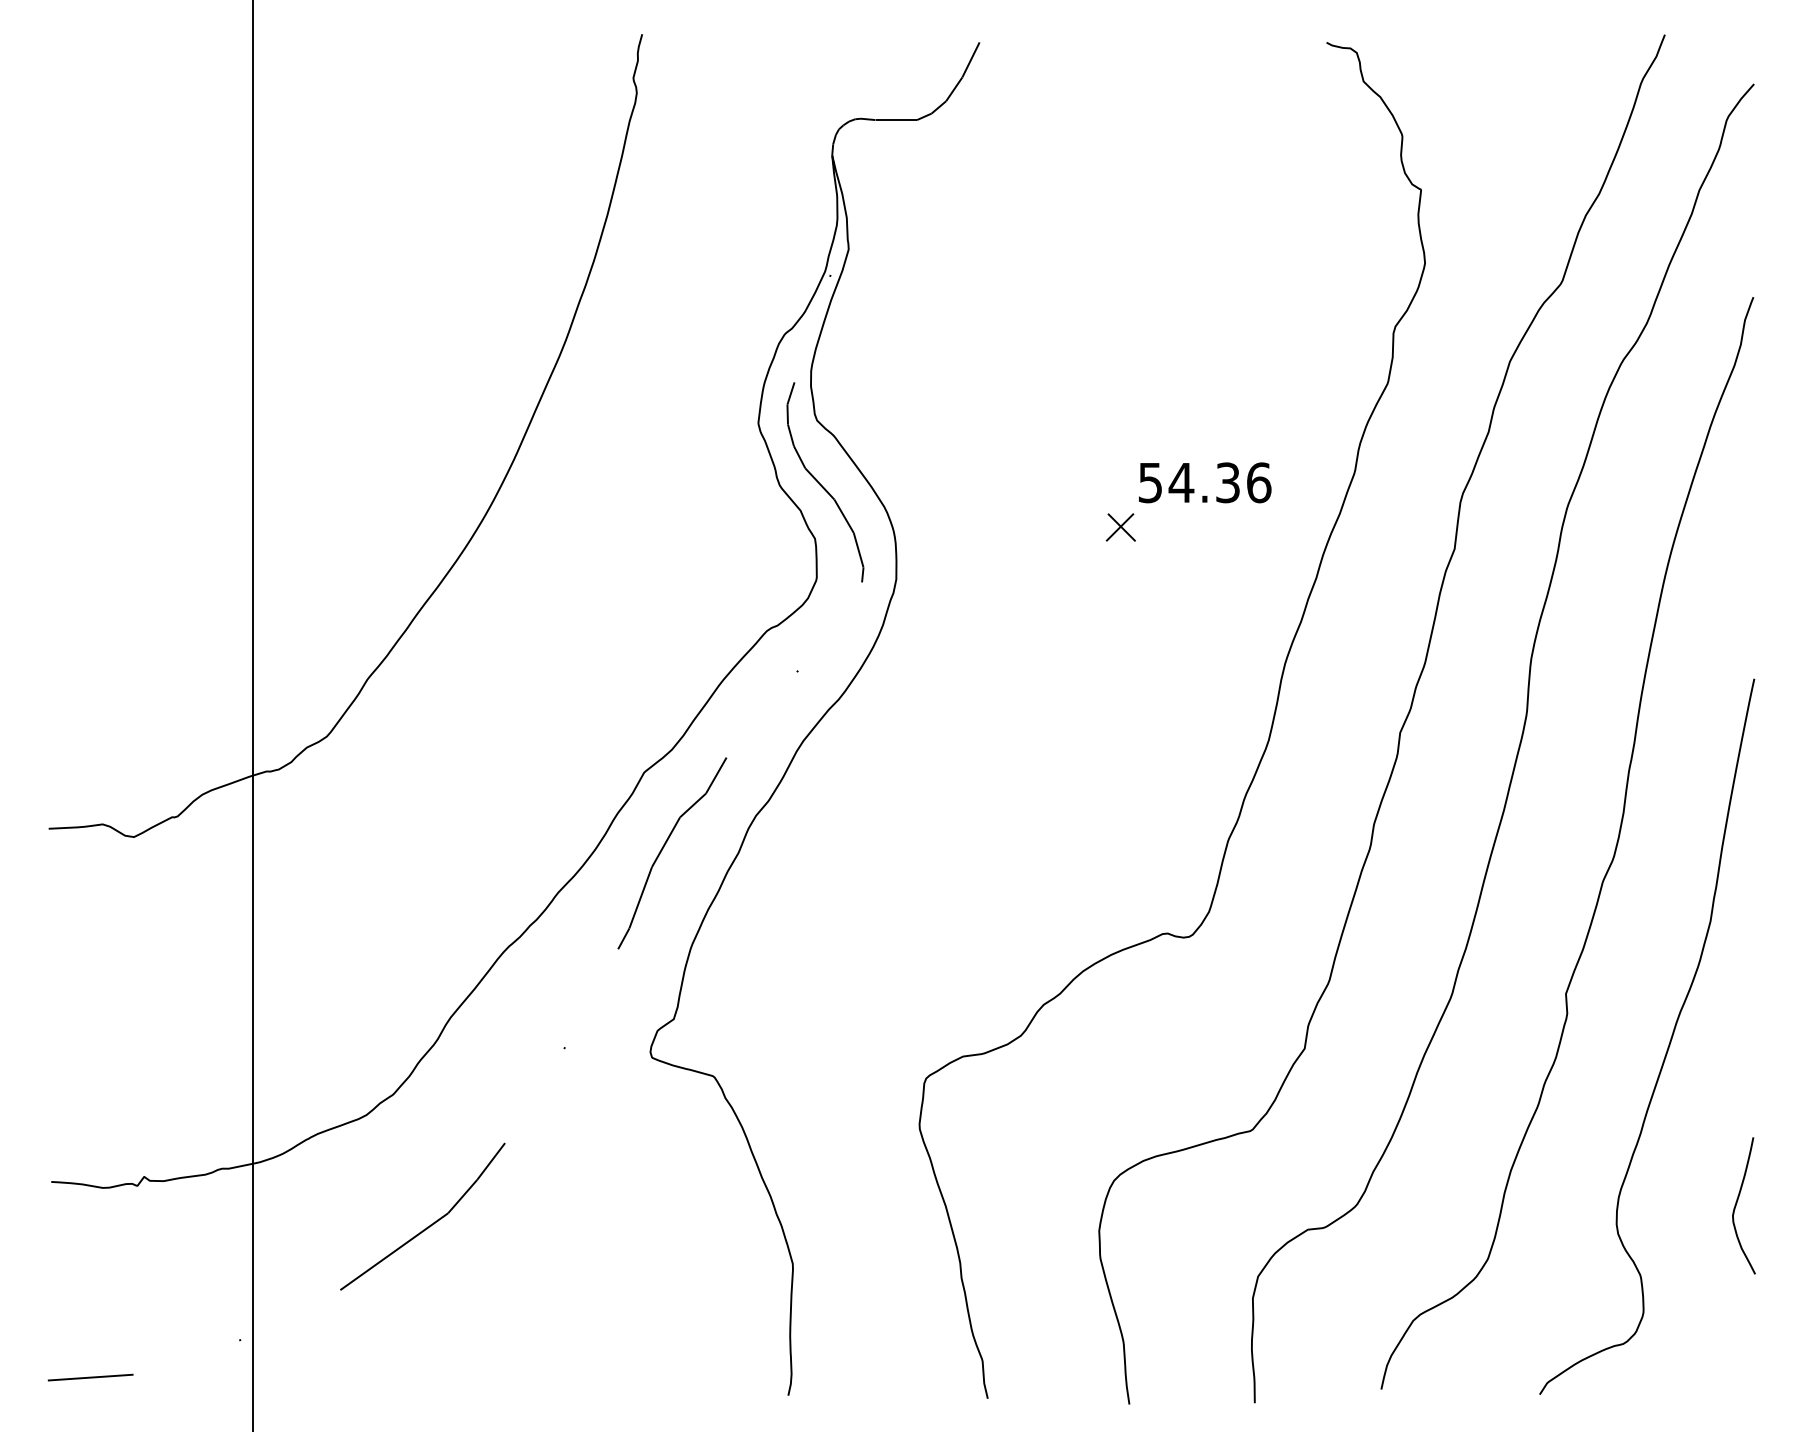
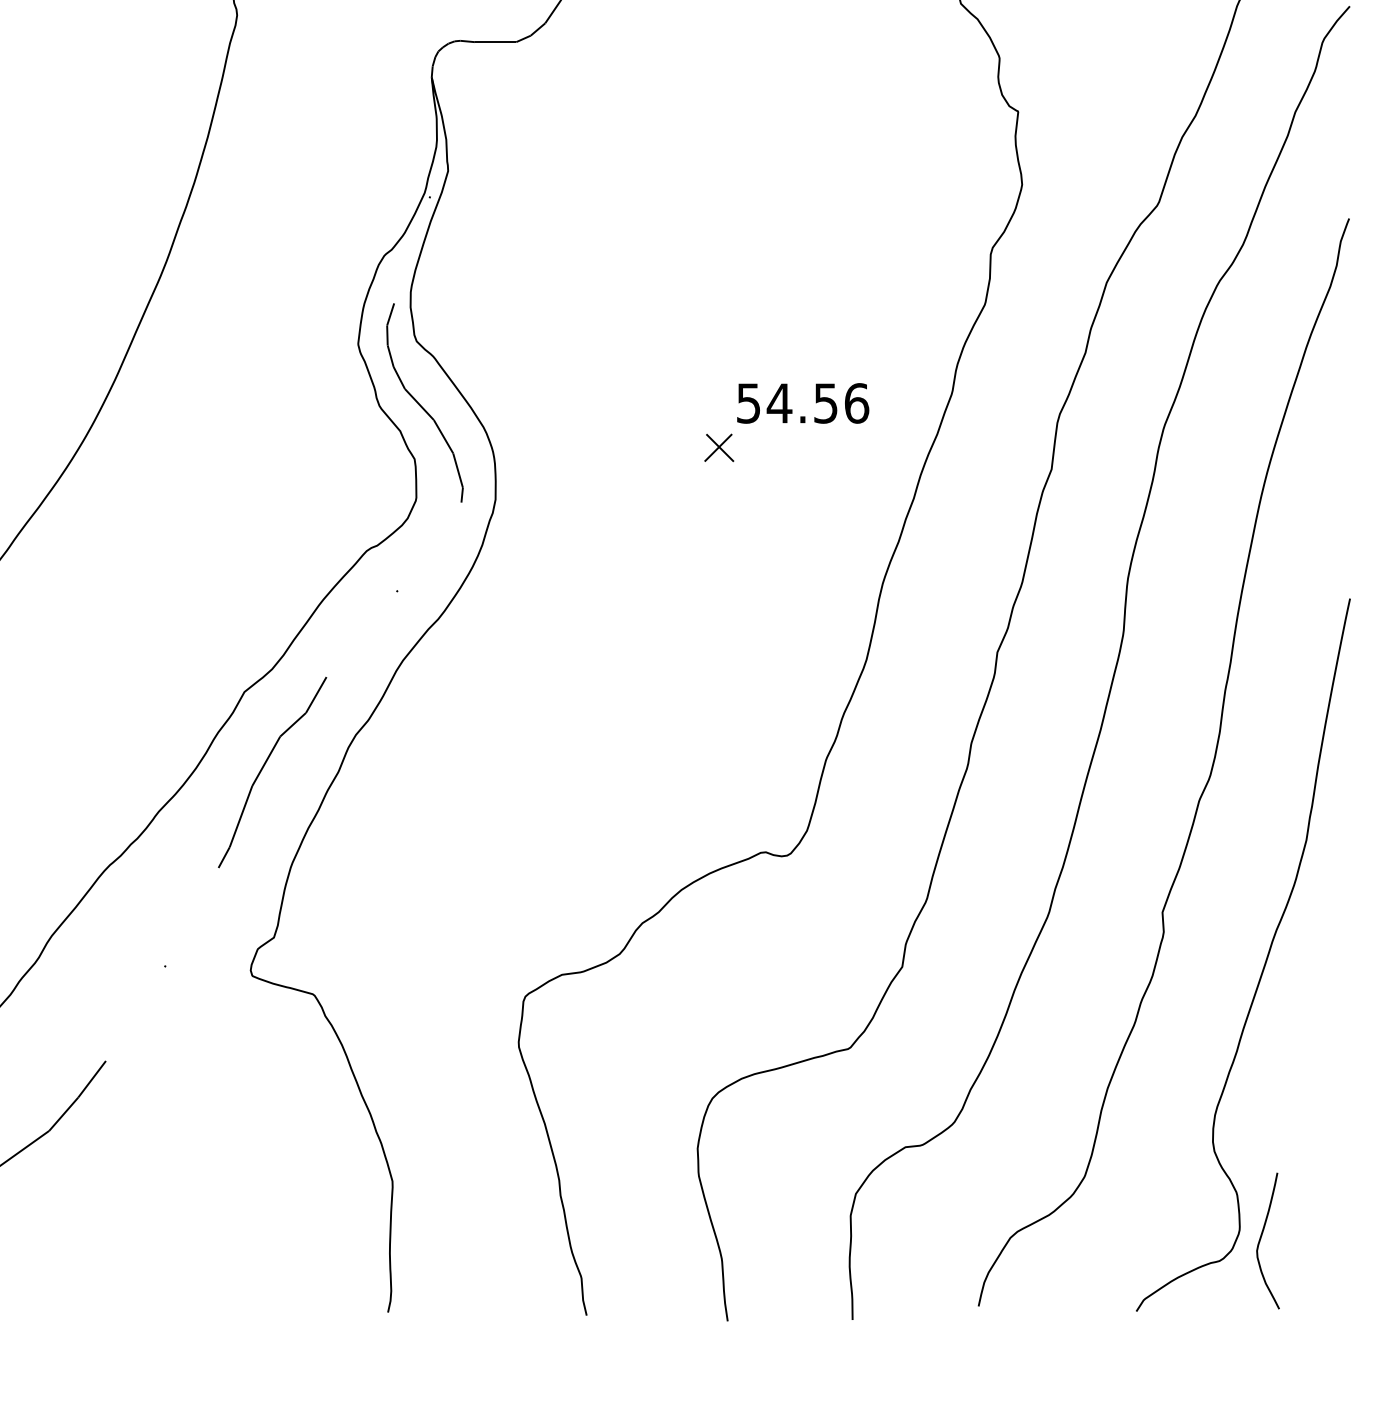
text: (1227, 482) -> (825, 403), 54.36 -> 54.56
curve: (1737, 1203) -> (1261, 1238), moved

